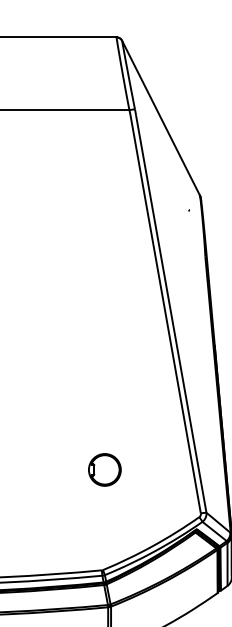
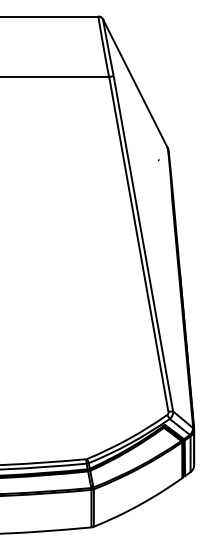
part: (104, 469) -> (88, 375), removed

